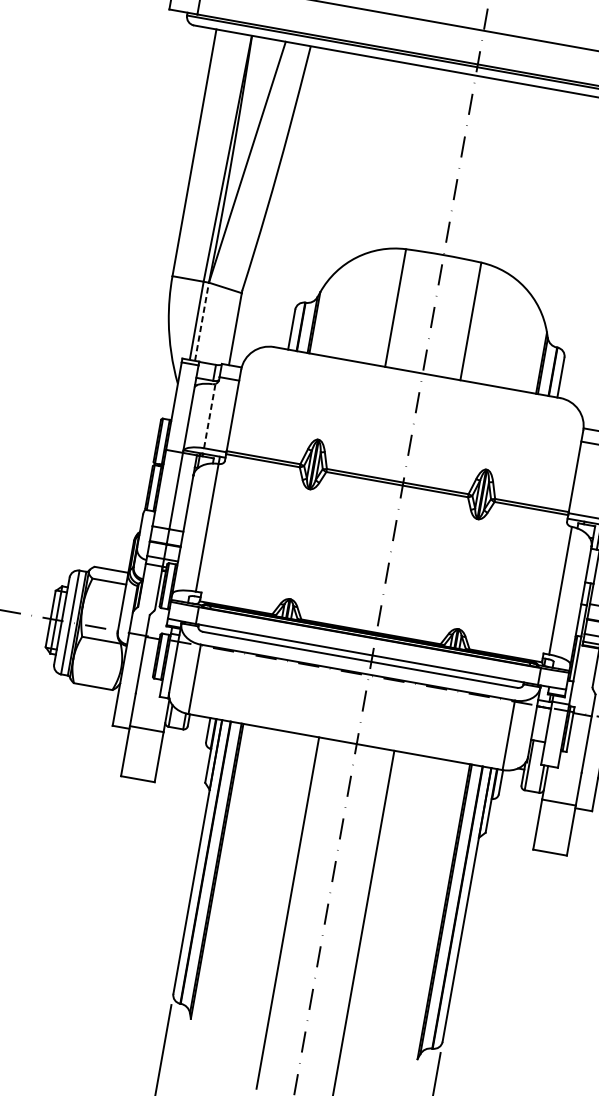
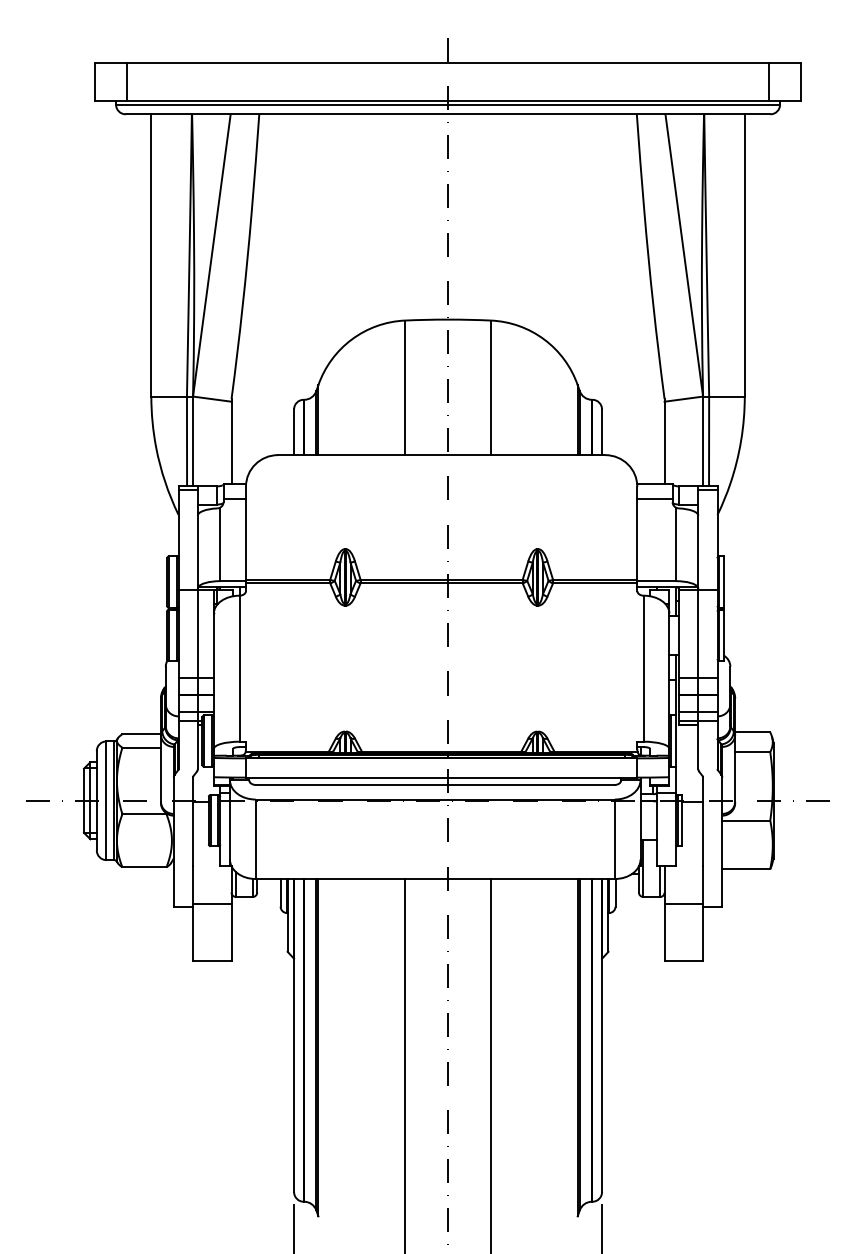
line: (202, 322) -> (193, 441), dashed -> solid
line: (209, 416) -> (220, 544), dashed -> solid

